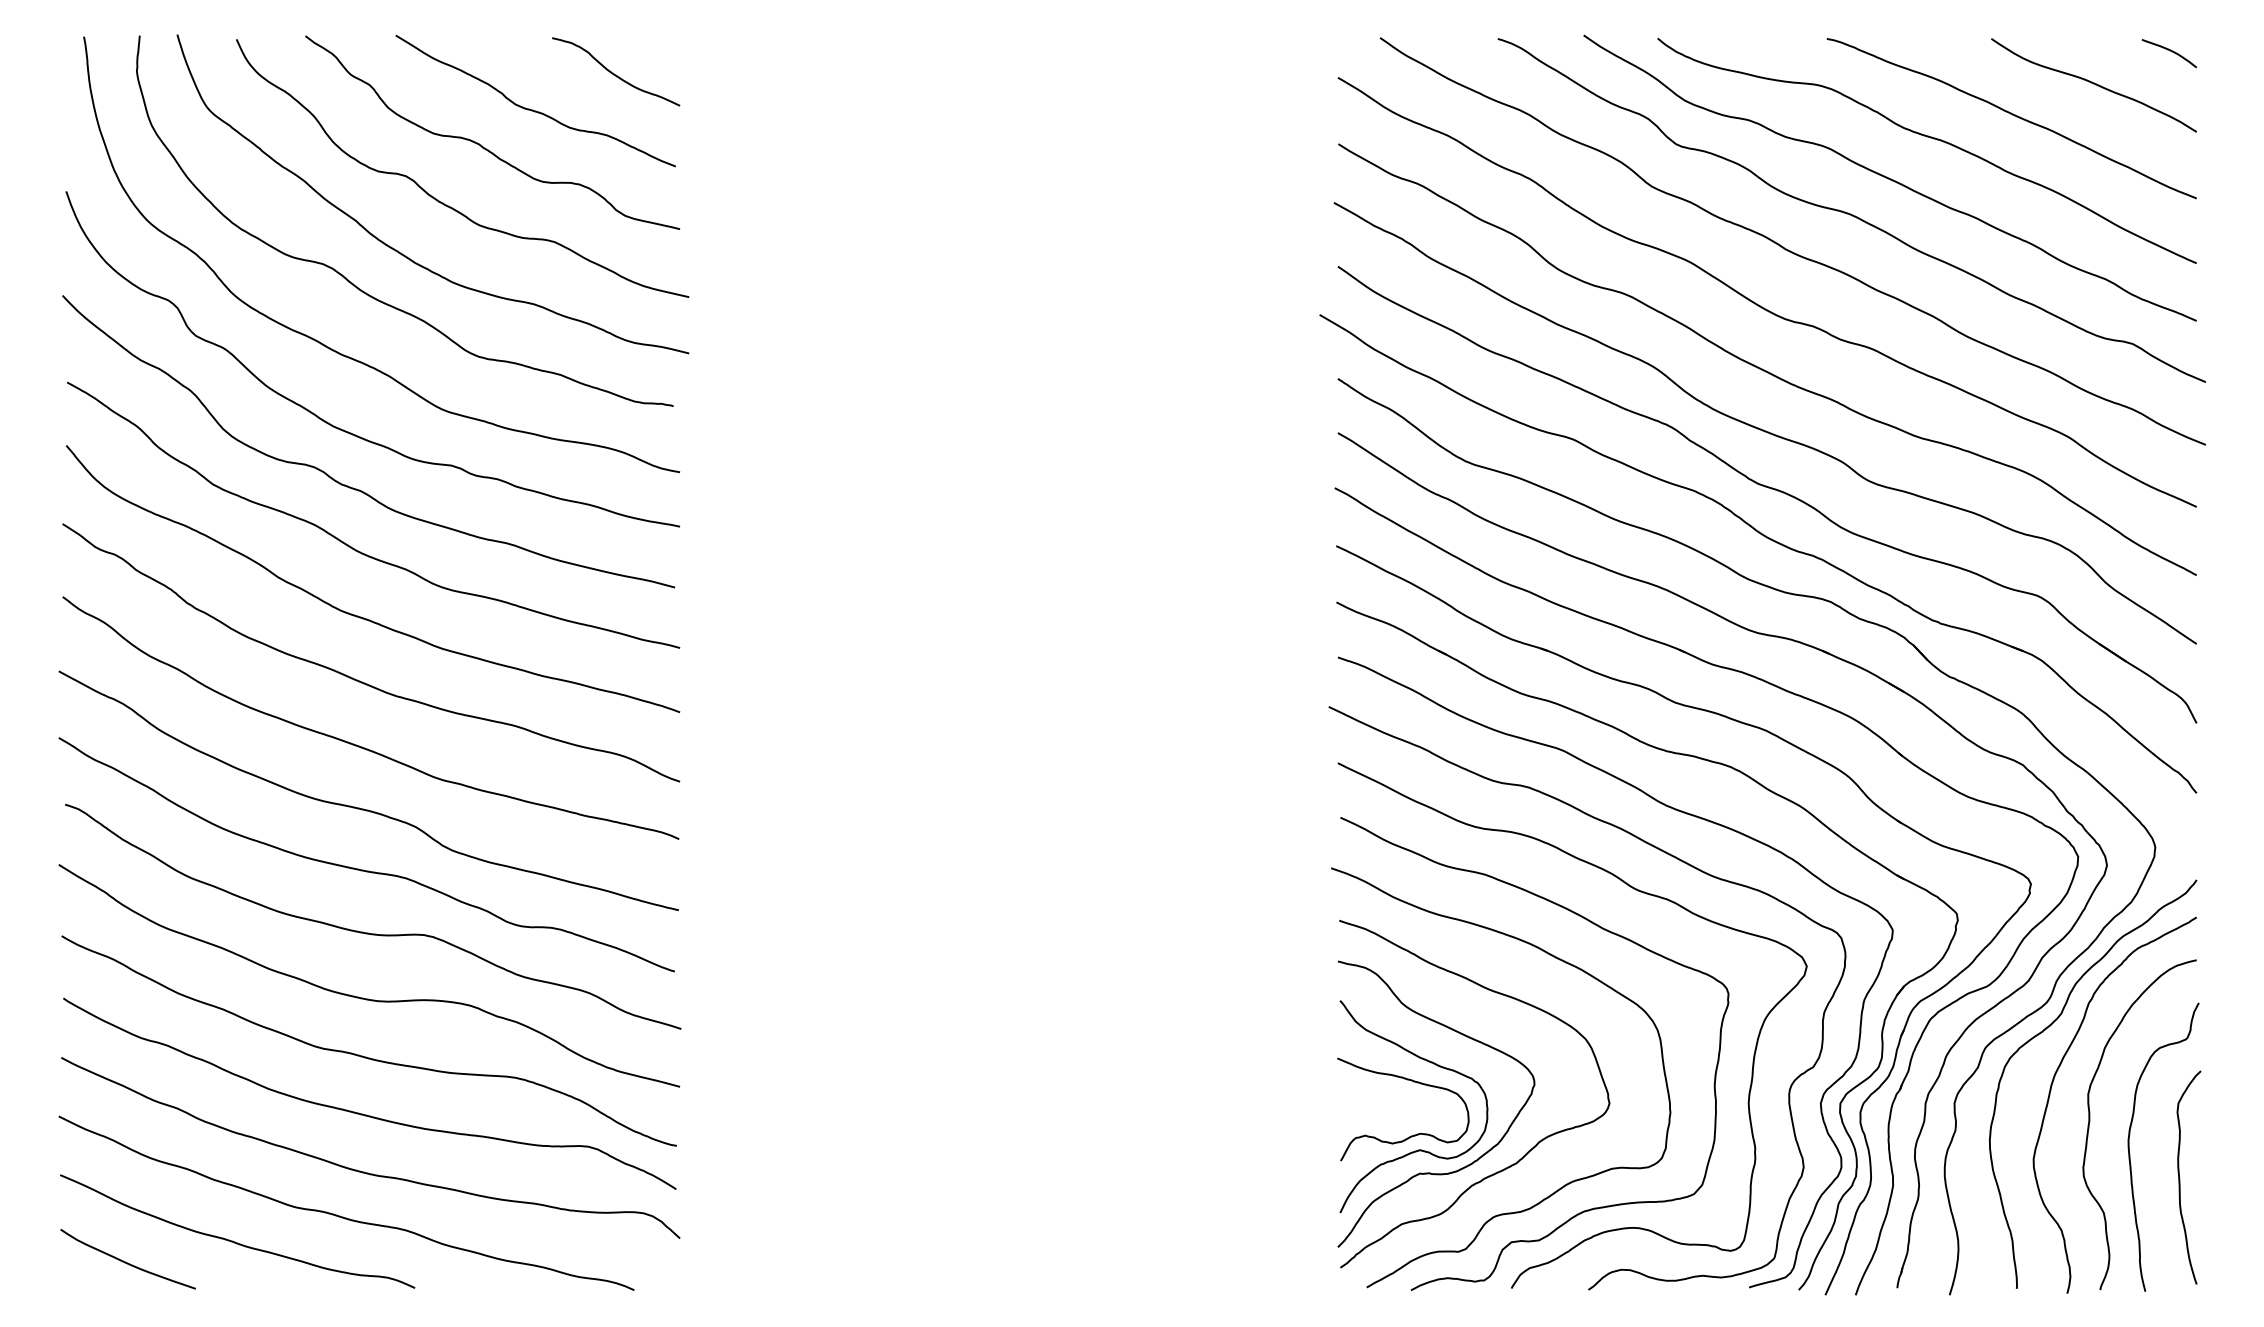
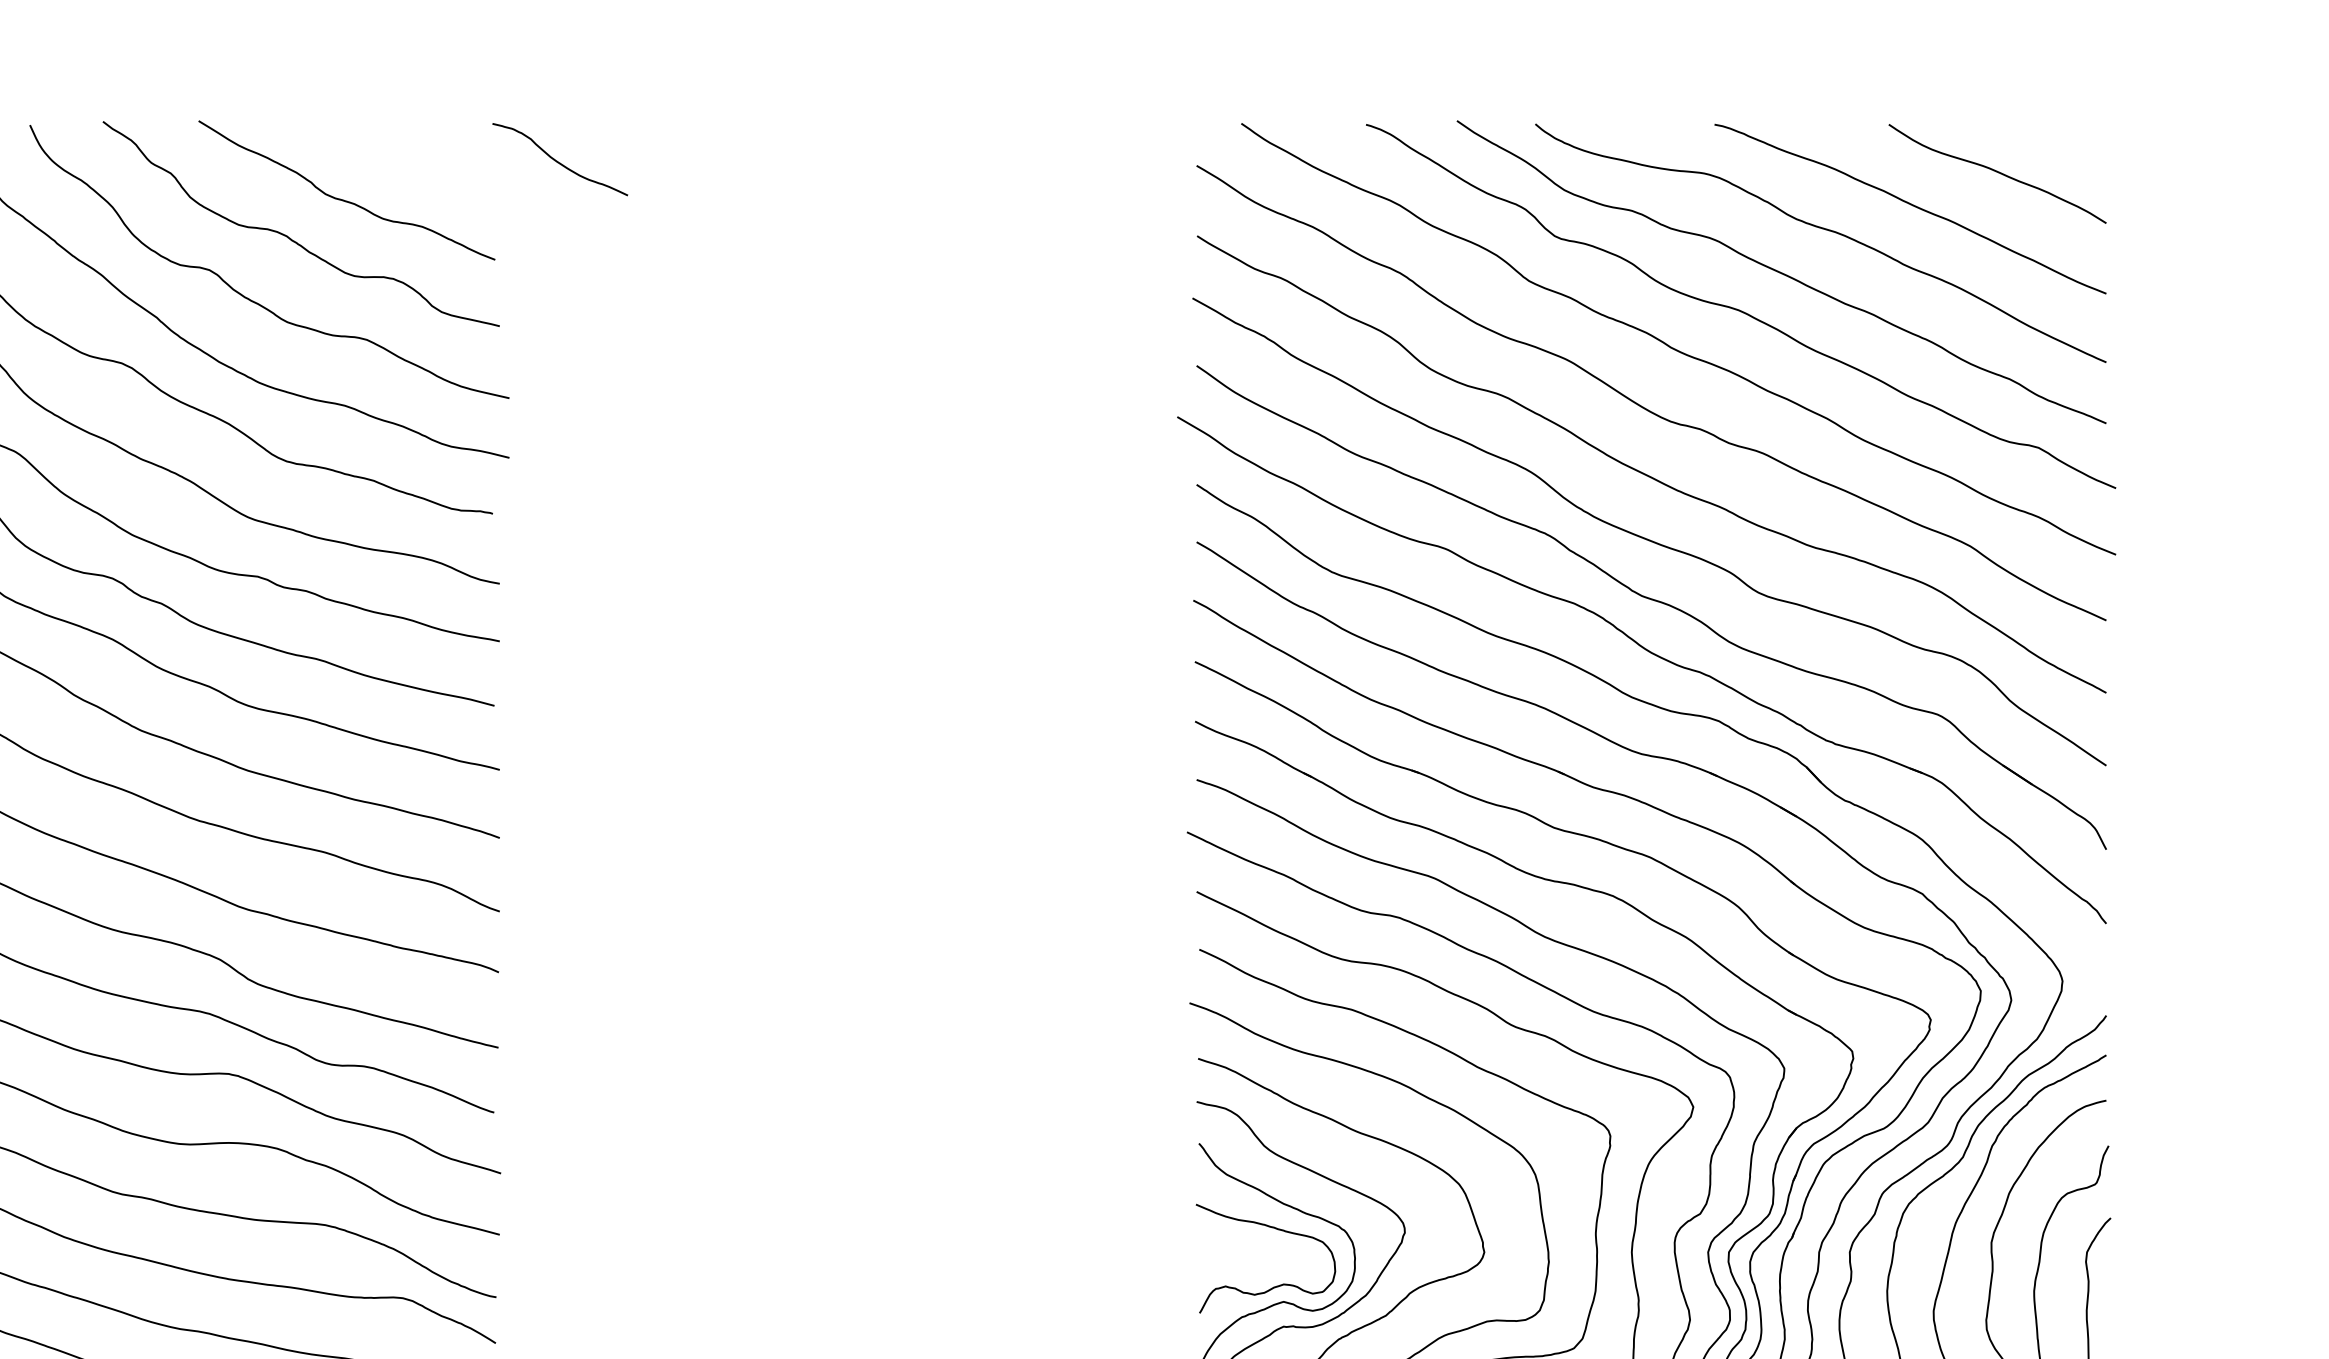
curve: (2170, 51) -> (2078, 138), removed
curve: (614, 73) -> (558, 161), moved

